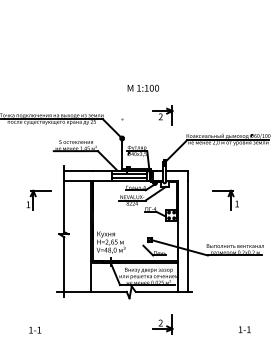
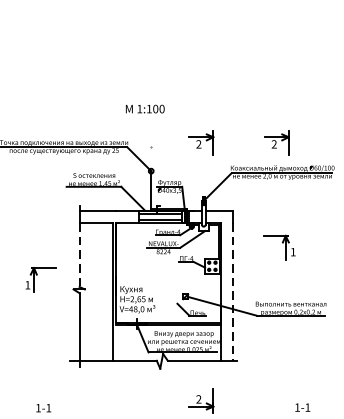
text: (143, 87) -> (145, 108), moved
part: (223, 115) -> (276, 142), added
part: (38, 199) -> (40, 278), moved
line: (64, 206) -> (79, 255), solid -> dashed
line: (188, 236) -> (233, 292), solid -> dashed

